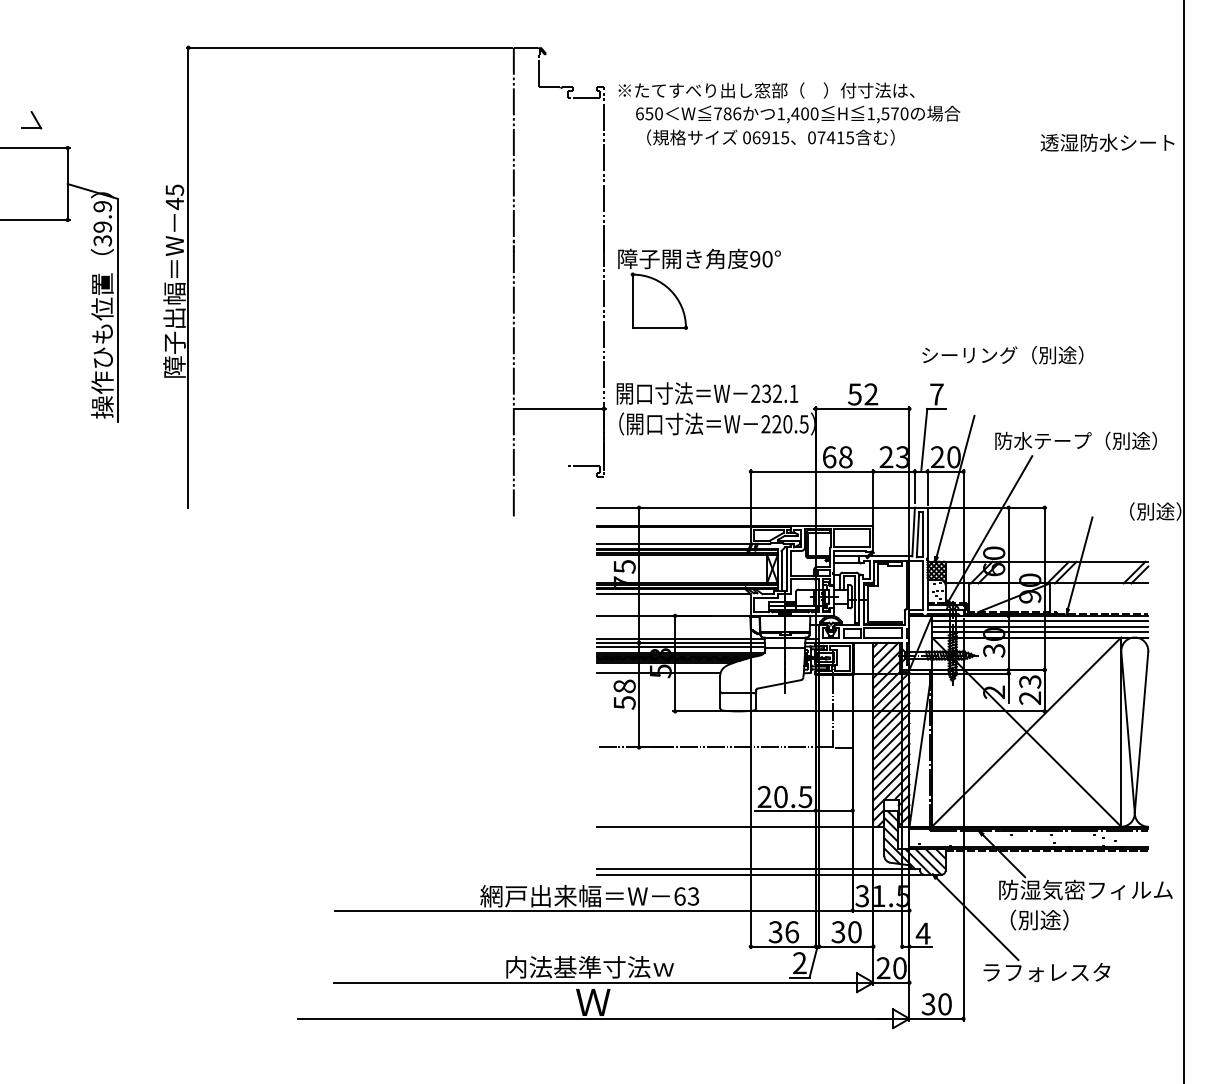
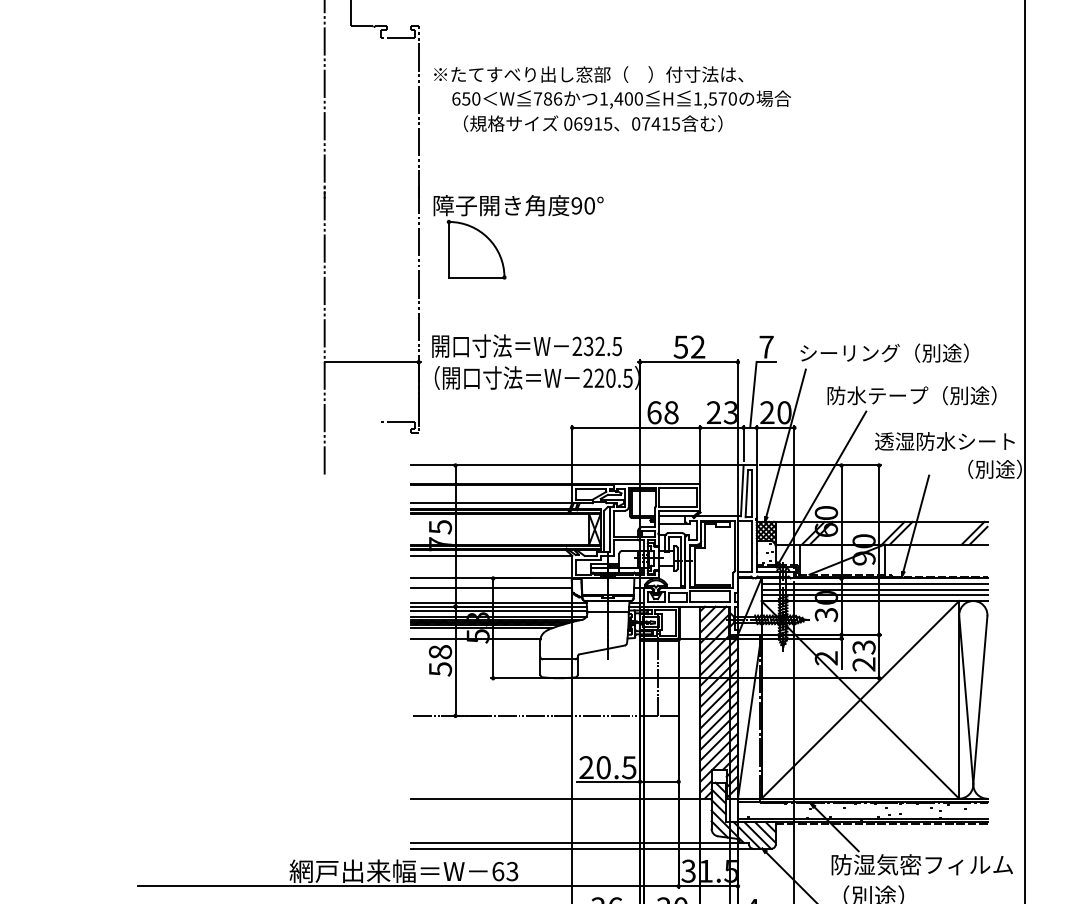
text: (789, 113) -> (612, 98), moved
text: (1107, 142) -> (944, 441), moved
text: (1002, 355) -> (884, 353), moved
text: (793, 393) -> (616, 346), 232.1 -> 232.5
line: (673, 624) -> (491, 587), added

